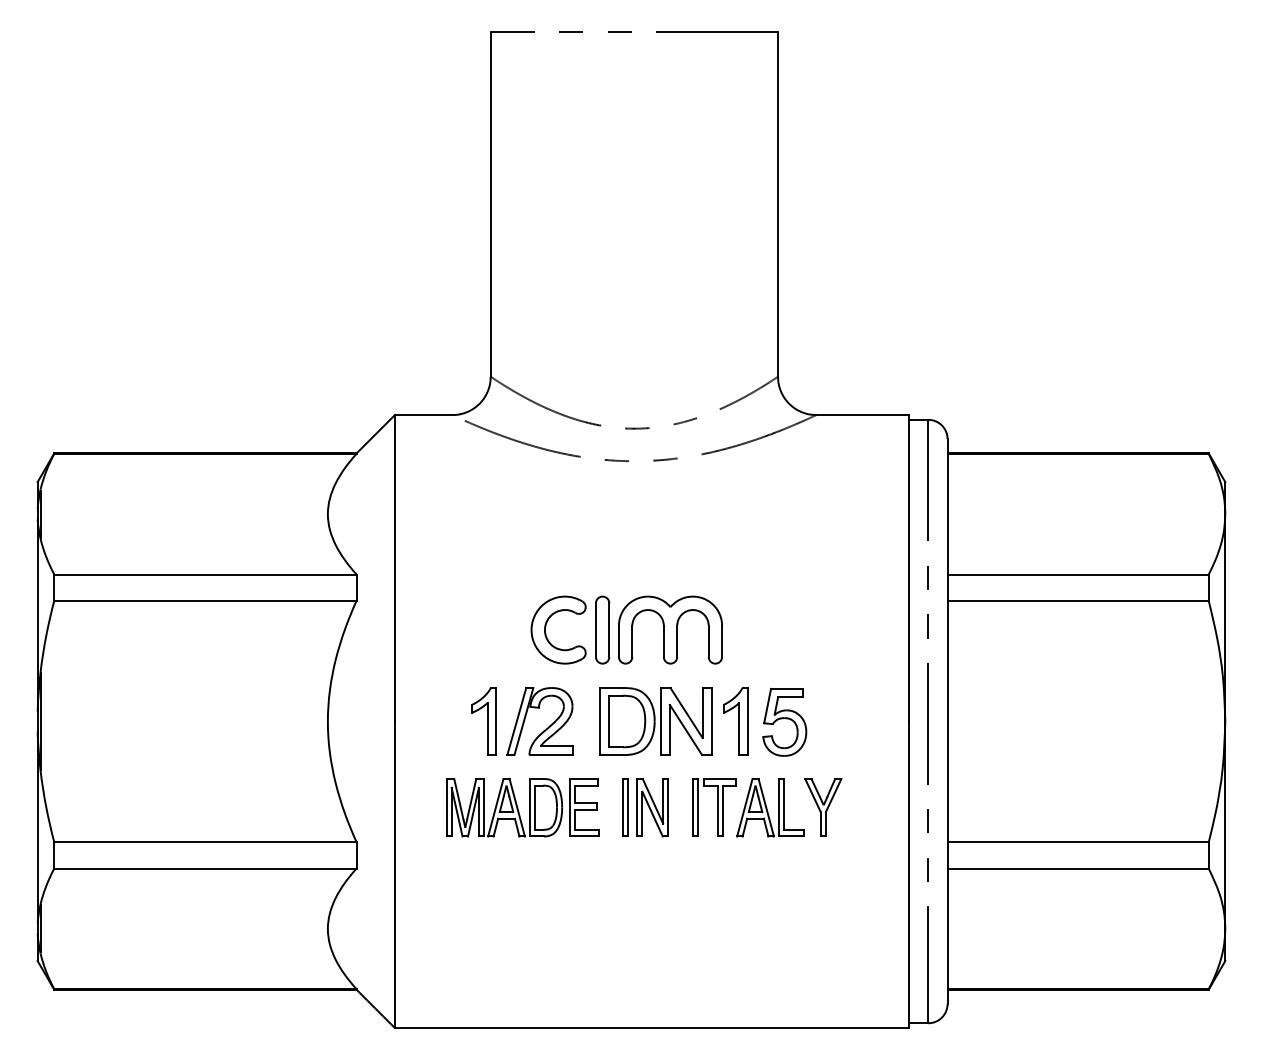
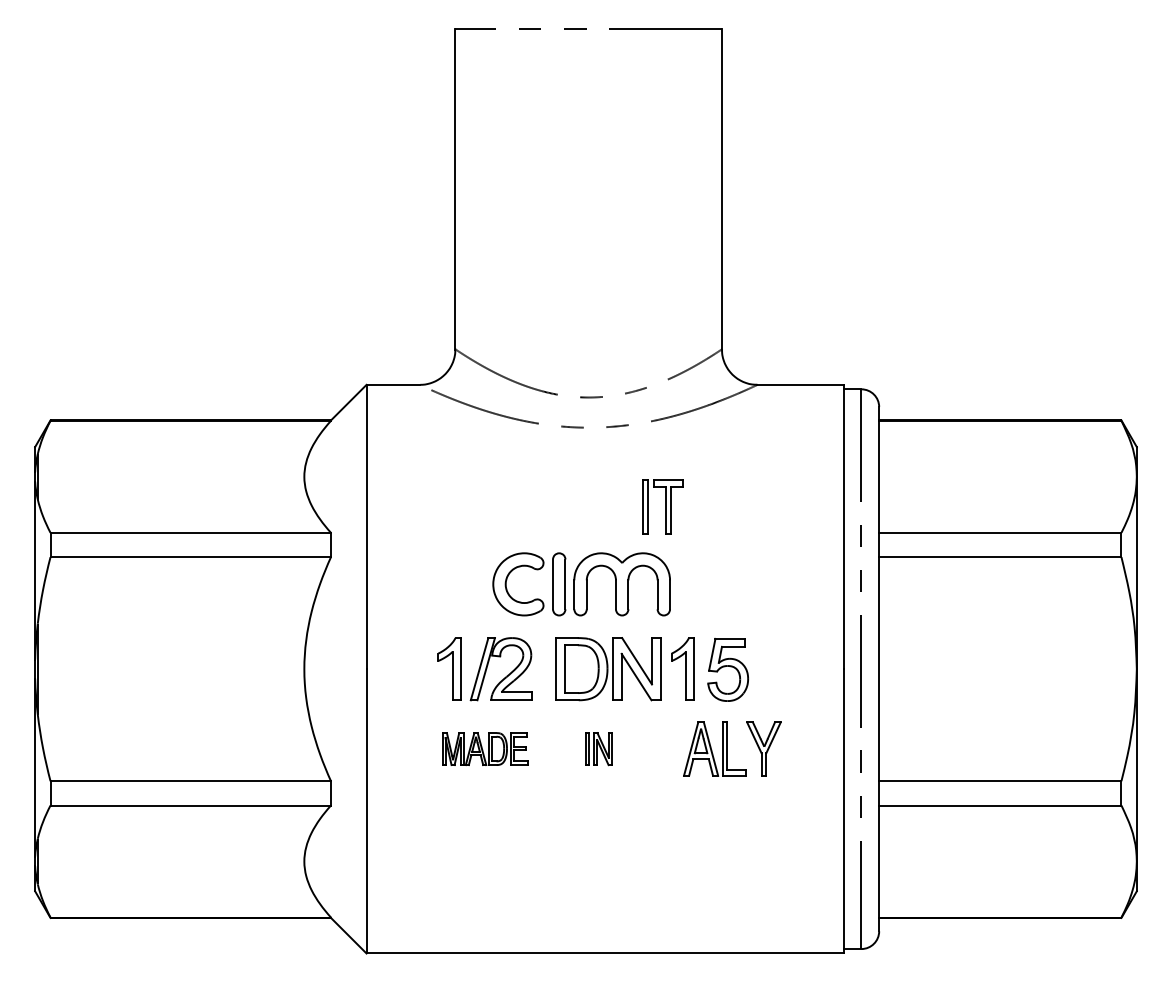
part: (522, 807) -> (484, 748), size x0.6
part: (644, 807) -> (598, 748), size x0.6
part: (713, 807) -> (662, 506), moved

